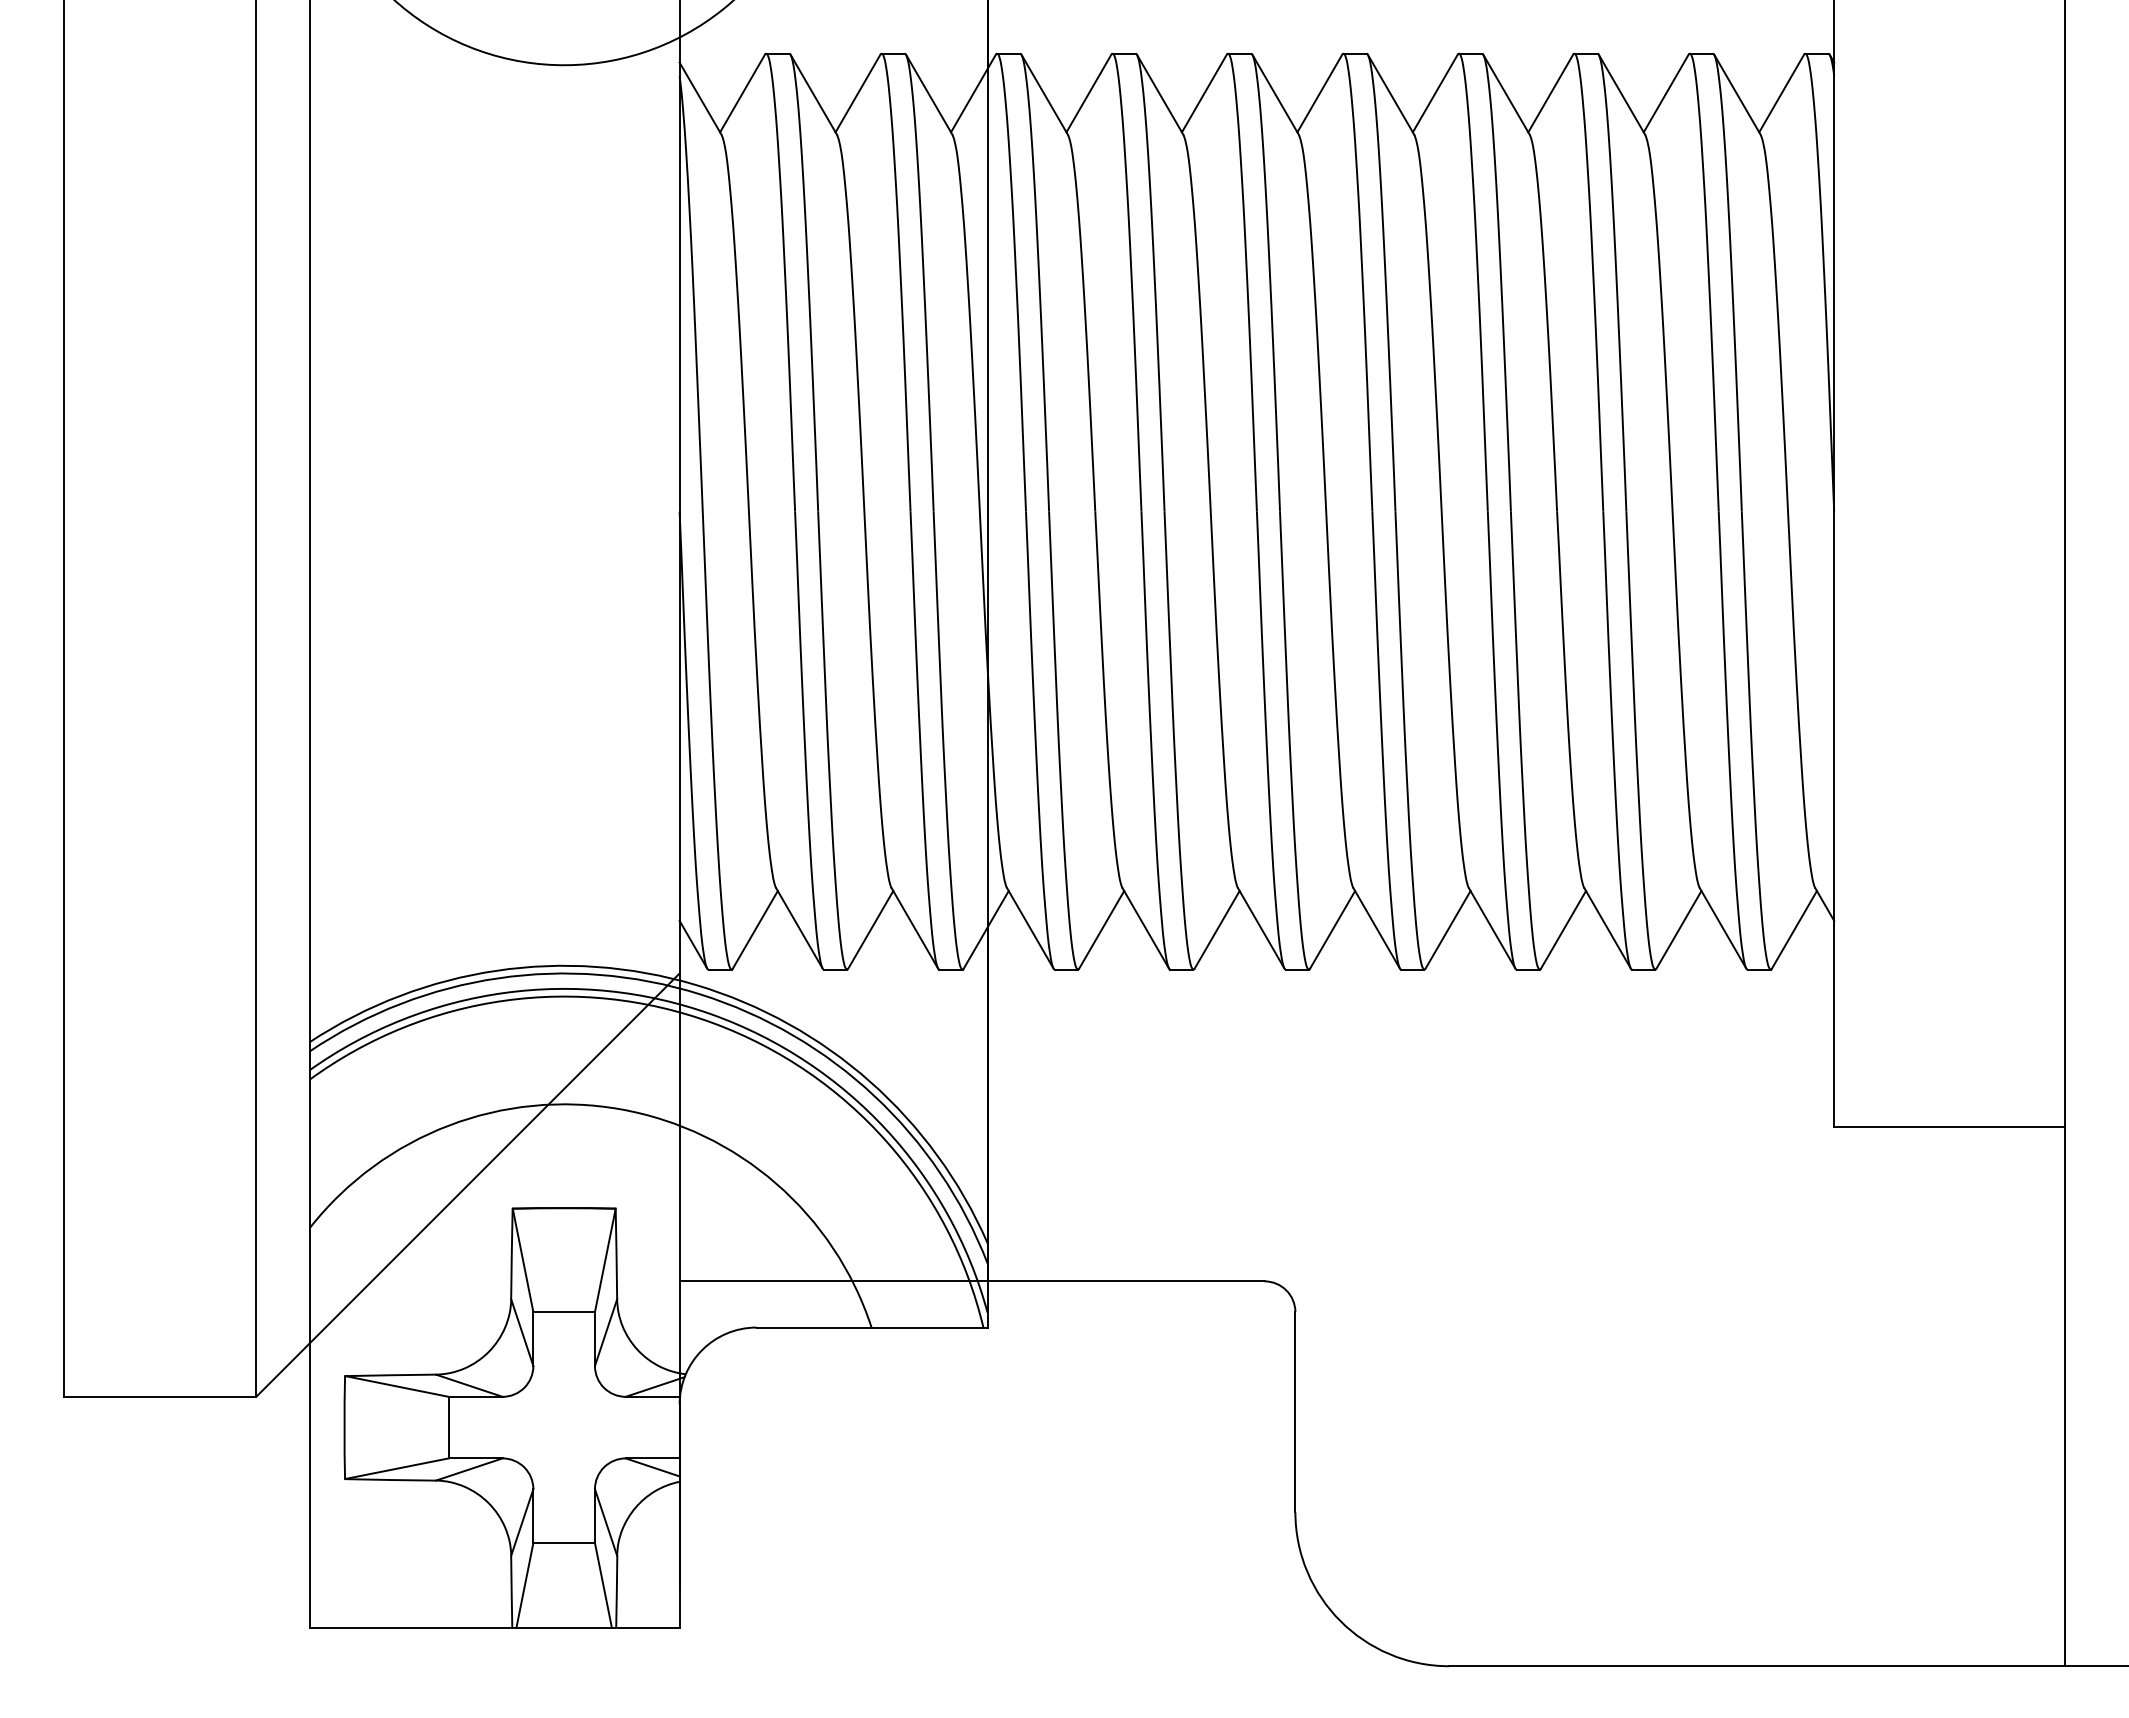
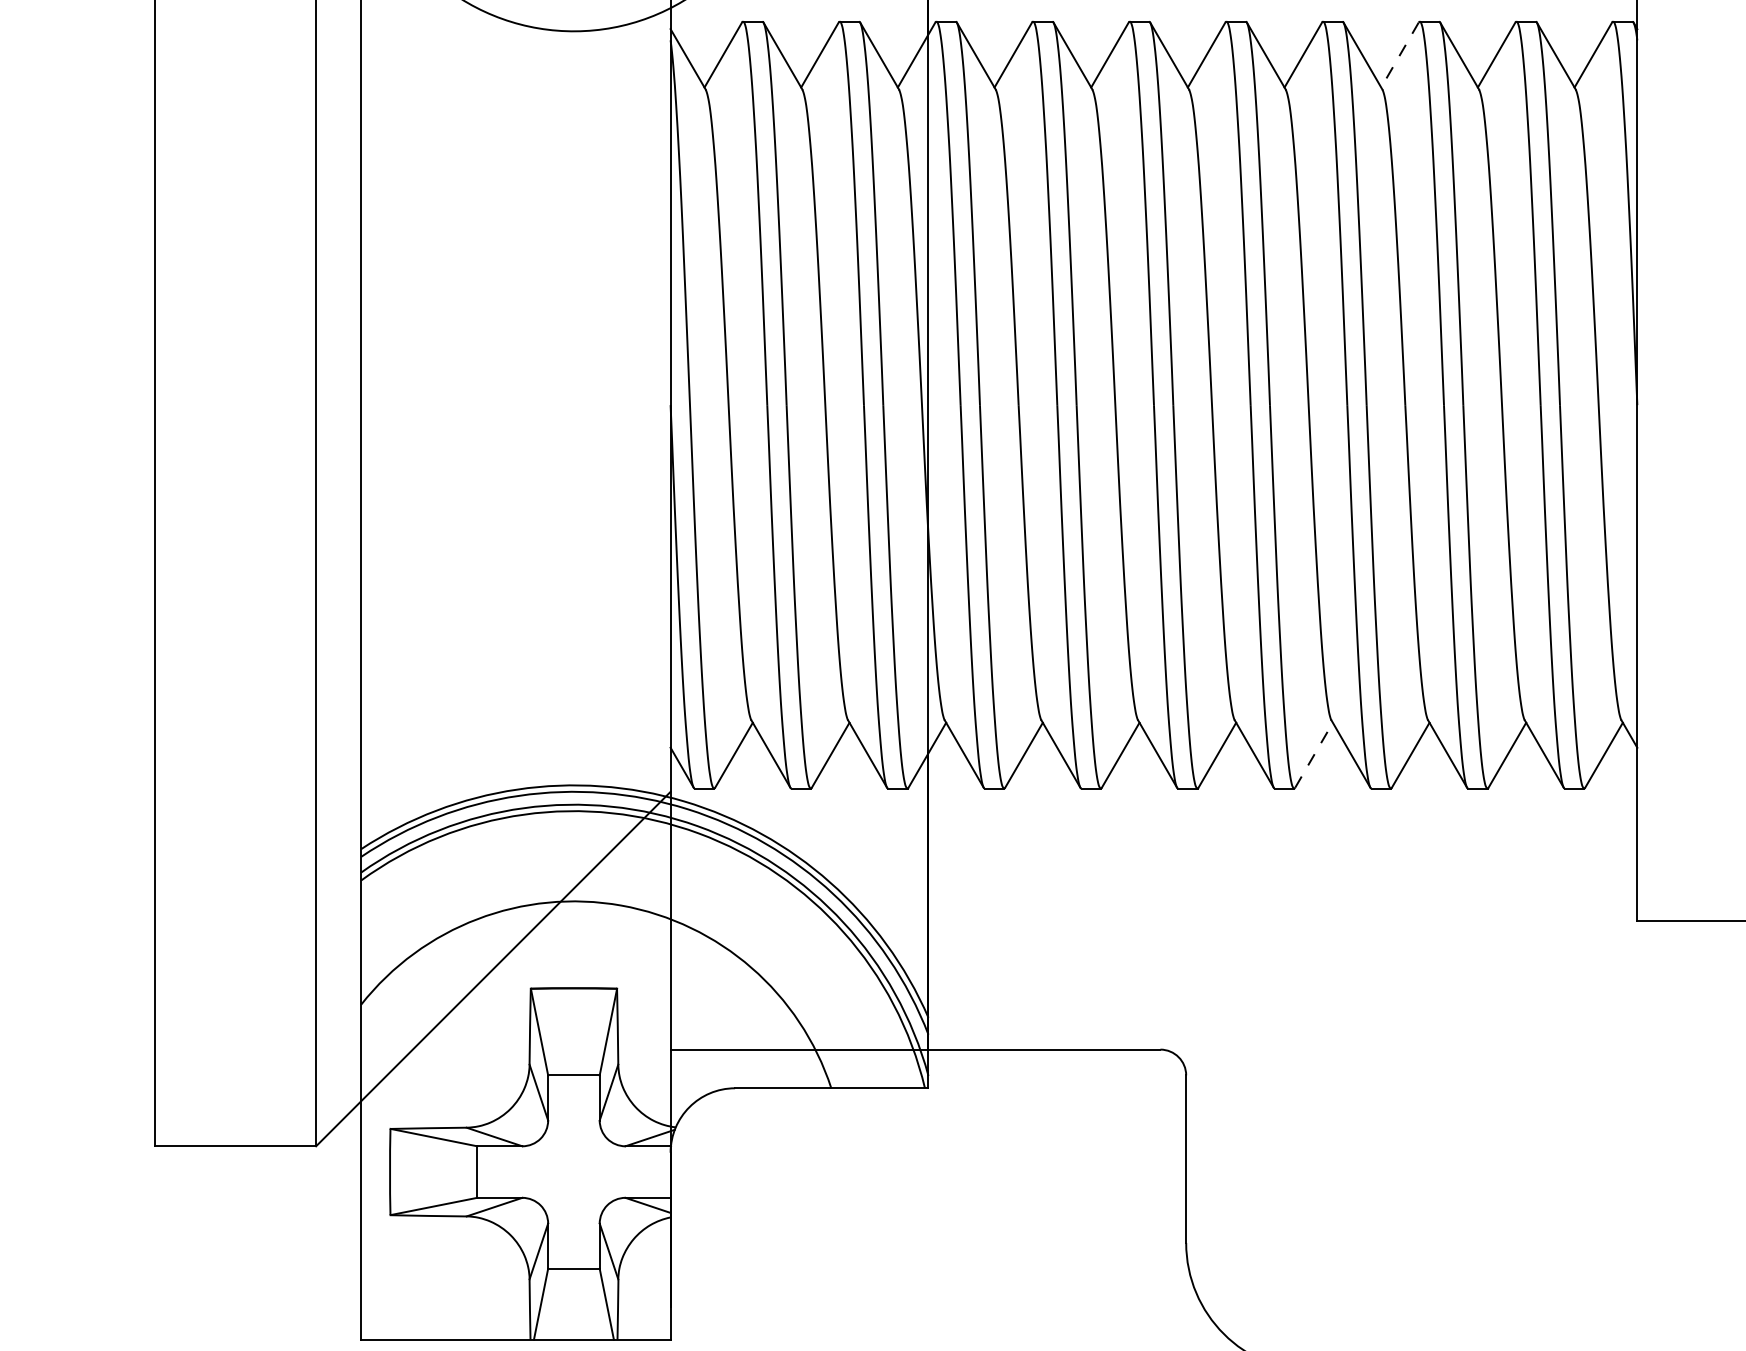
line: (1550, 93) -> (1399, 55), solid -> dashed
line: (1448, 929) -> (1314, 754), solid -> dashed

